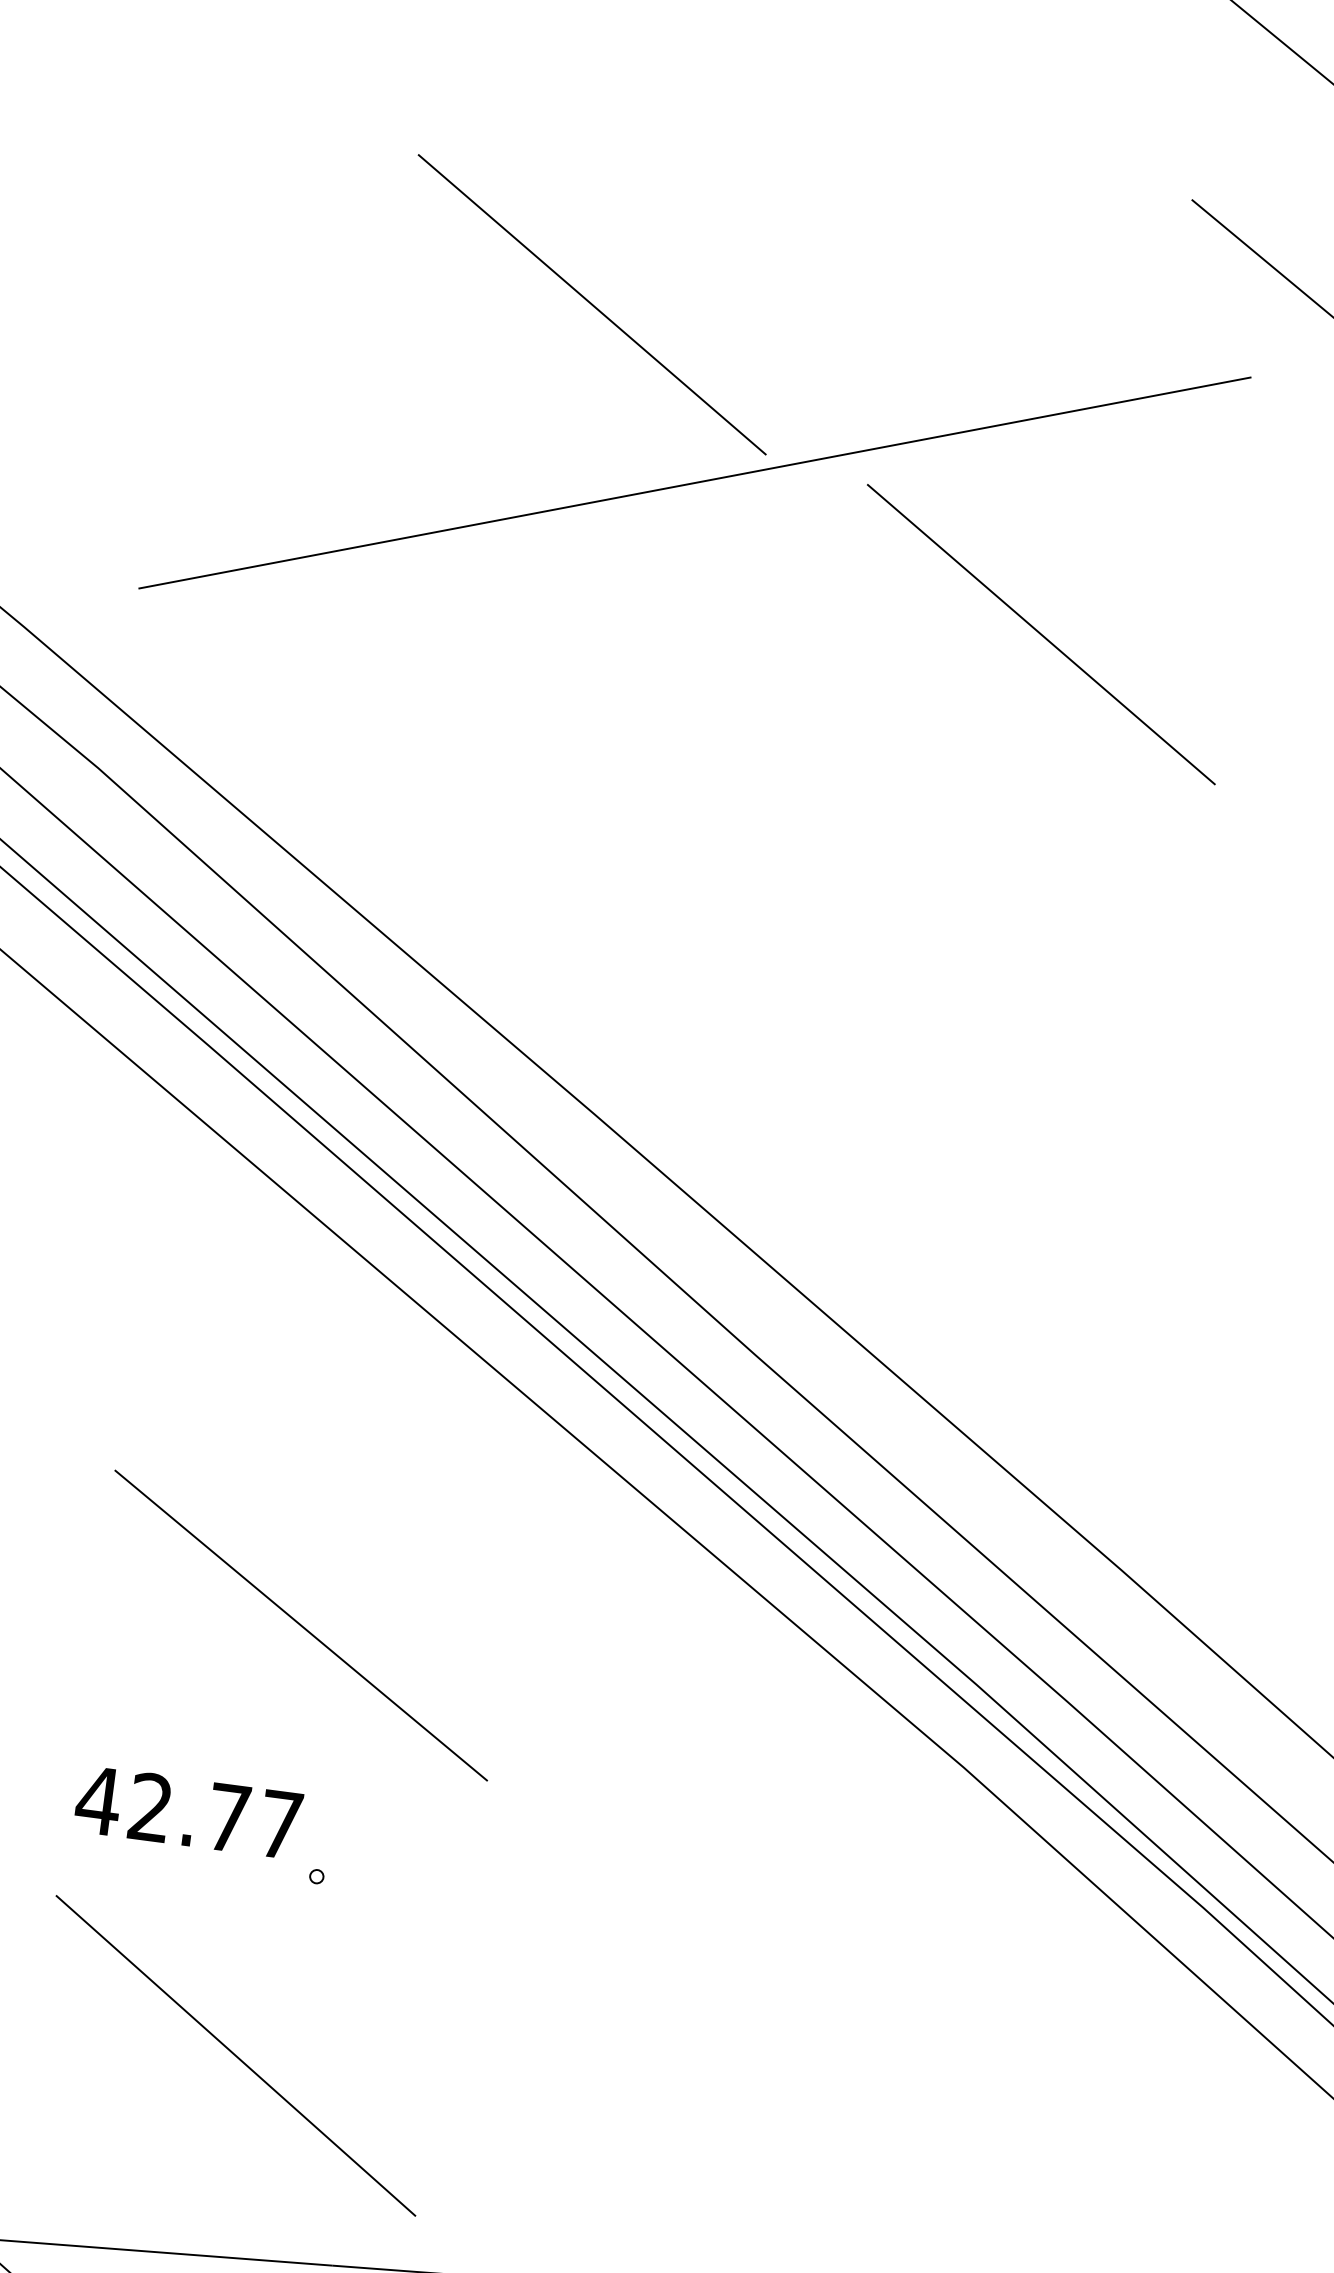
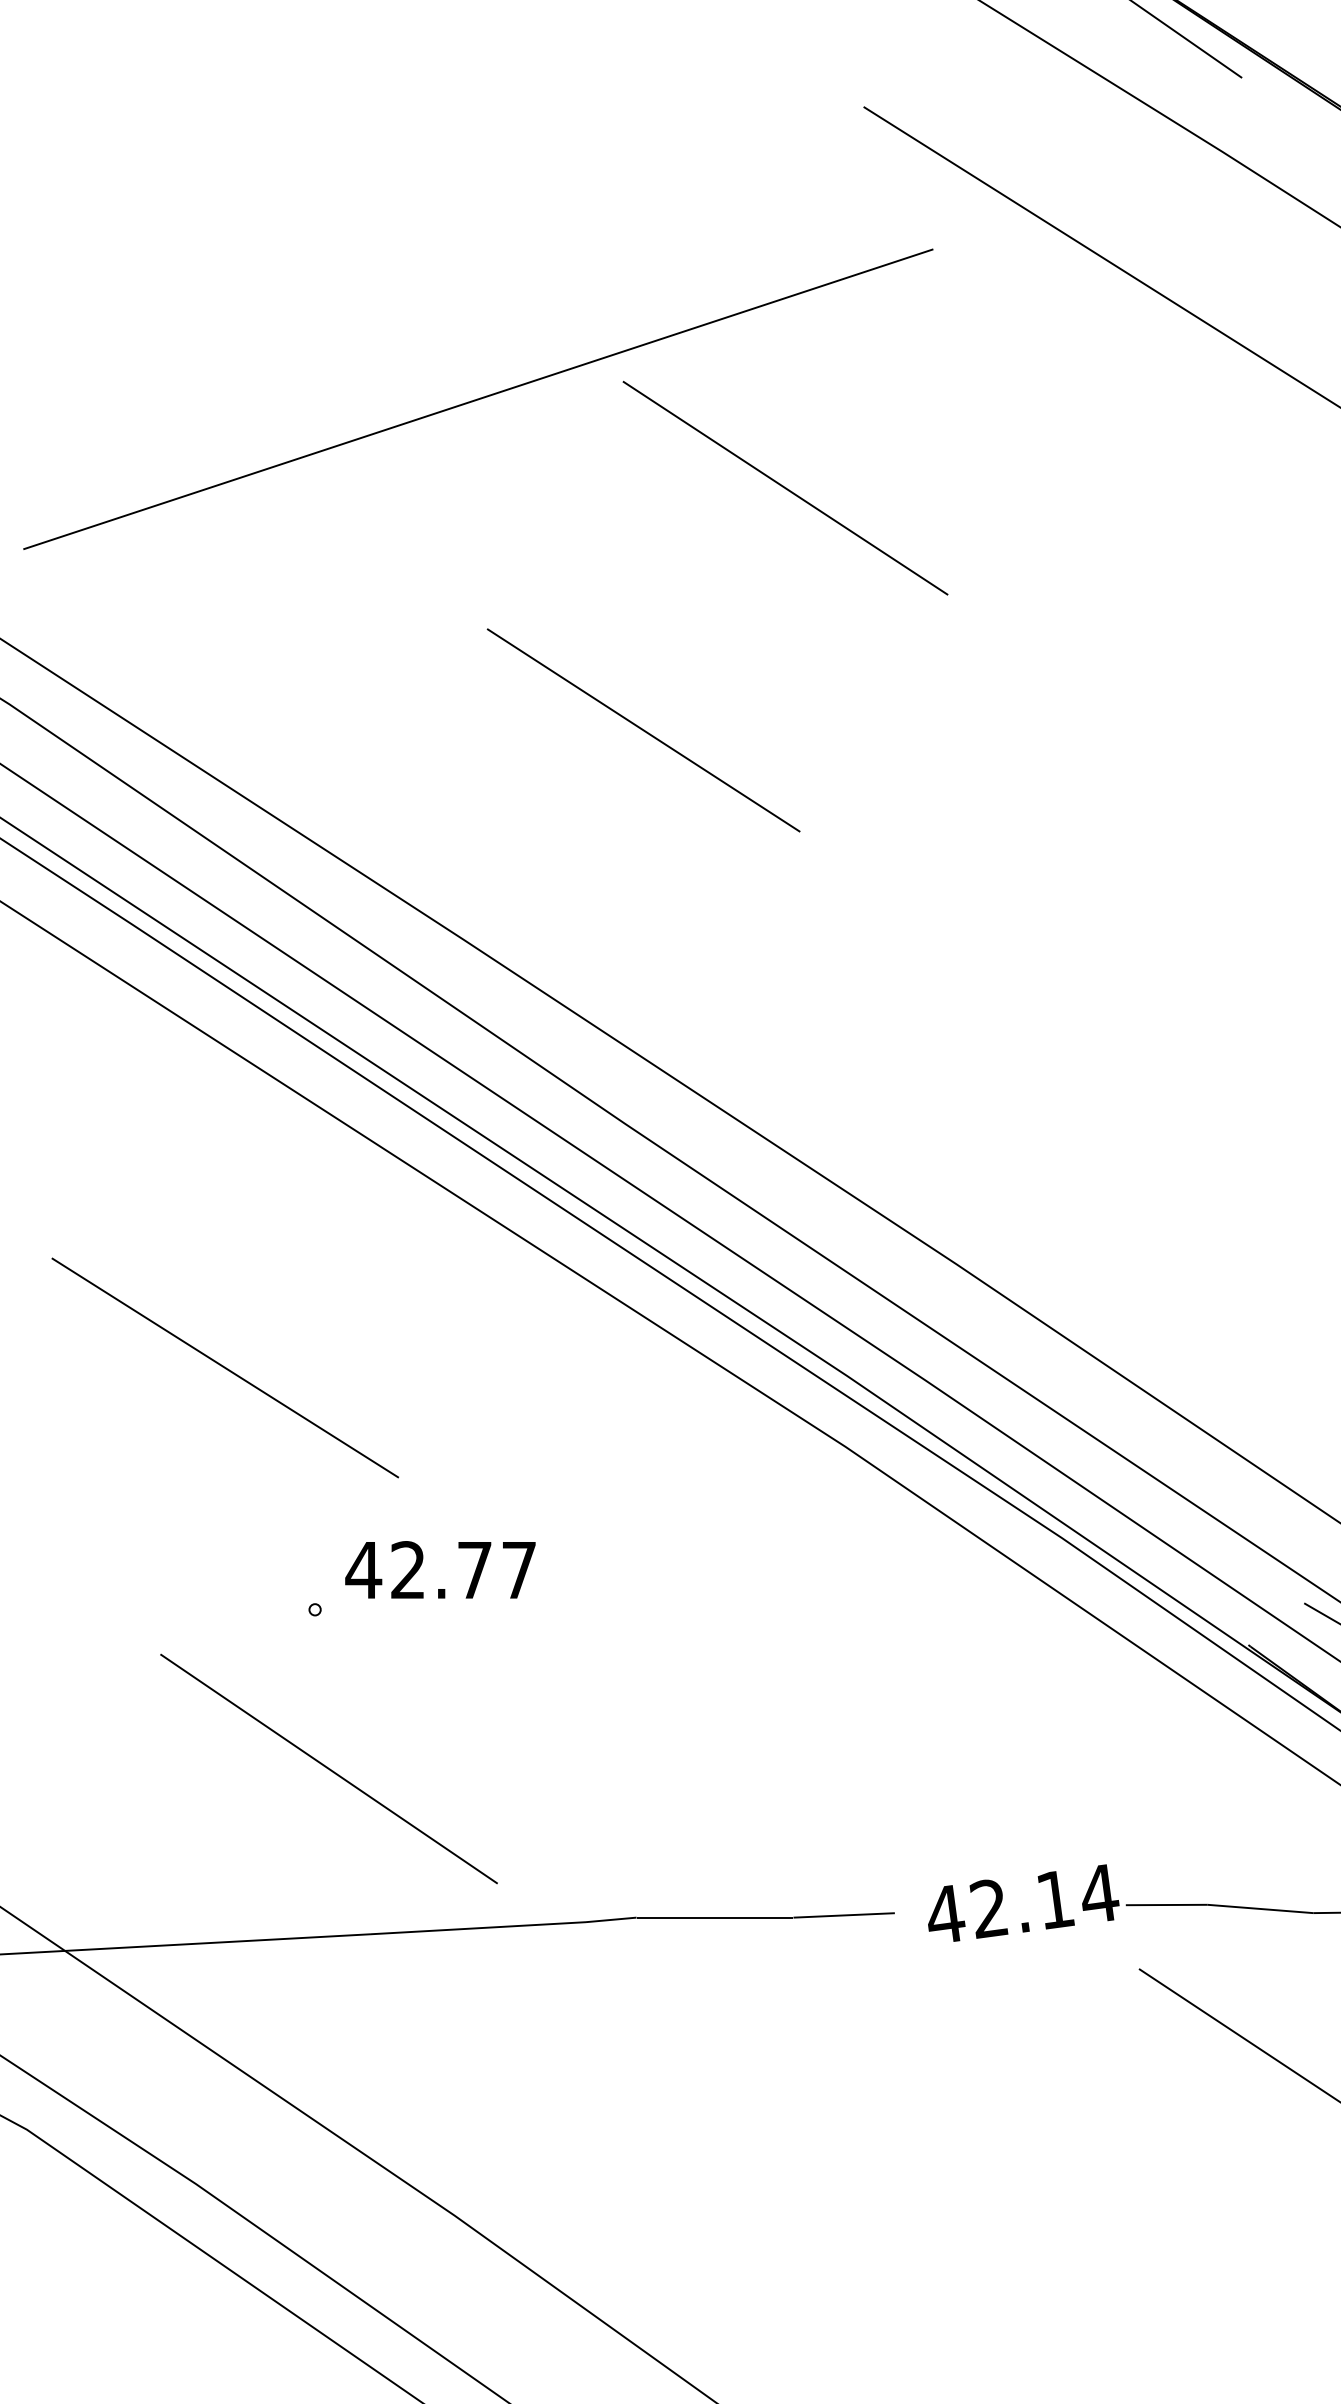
line: (592, 303) -> (372, 260), removed
line: (837, 896) -> (643, 730), added
line: (300, 1624) -> (224, 1367), moved
text: (188, 1811) -> (440, 1569), moved
line: (235, 2055) -> (328, 1768), moved

